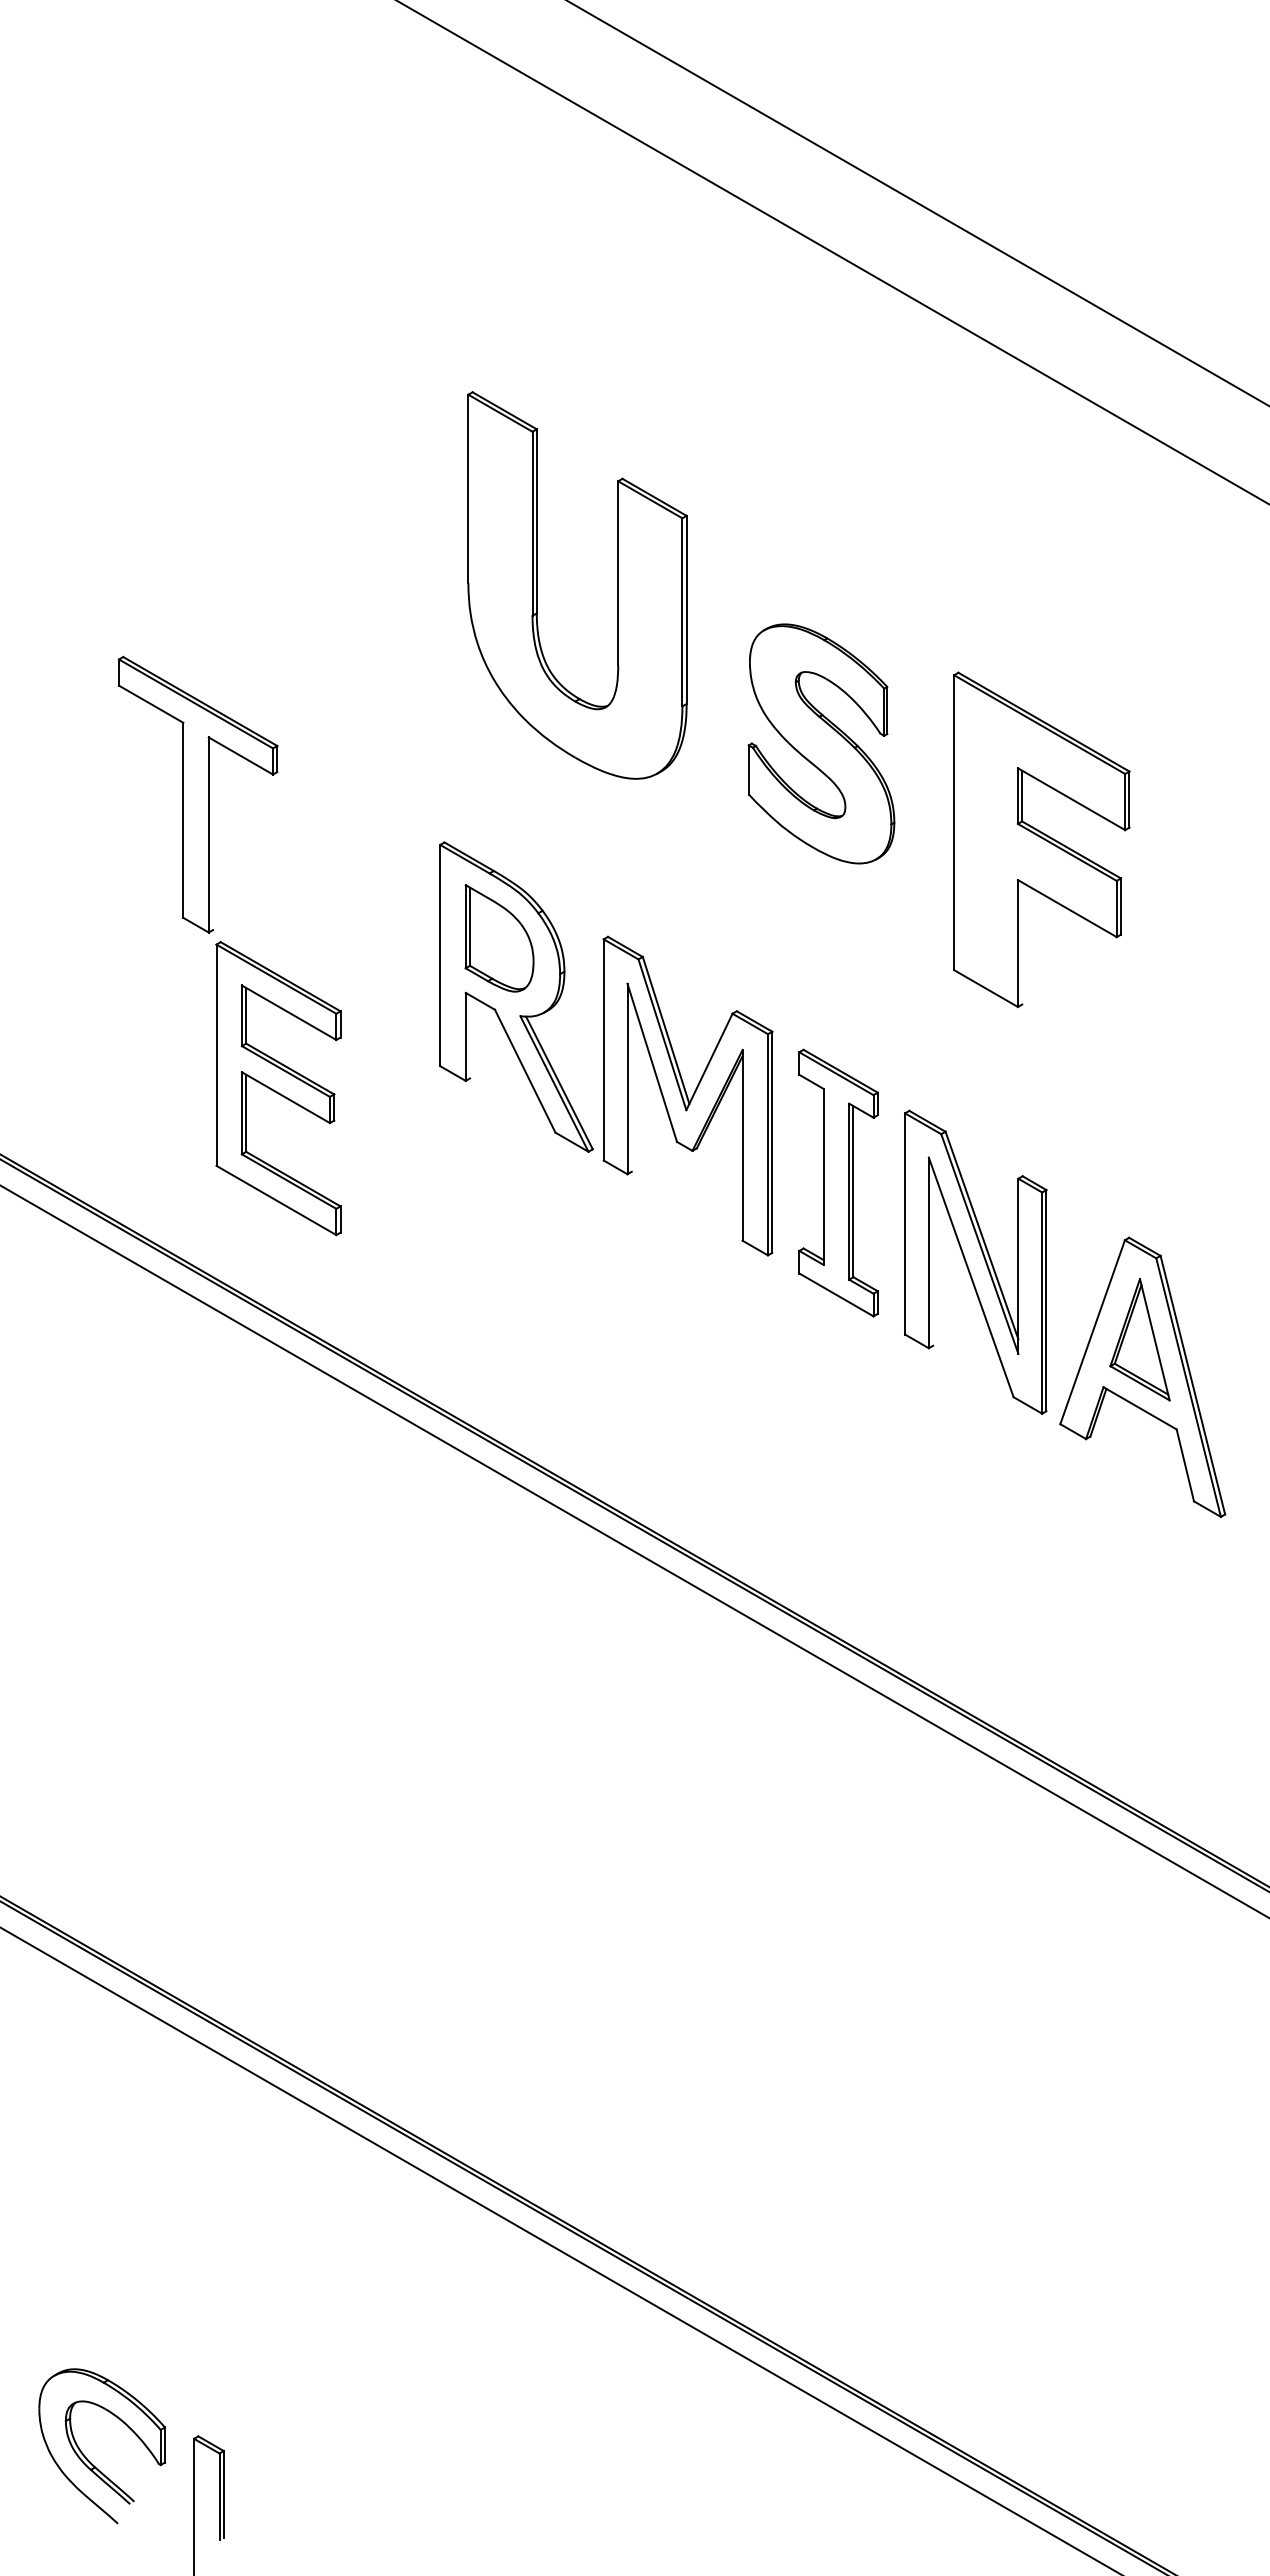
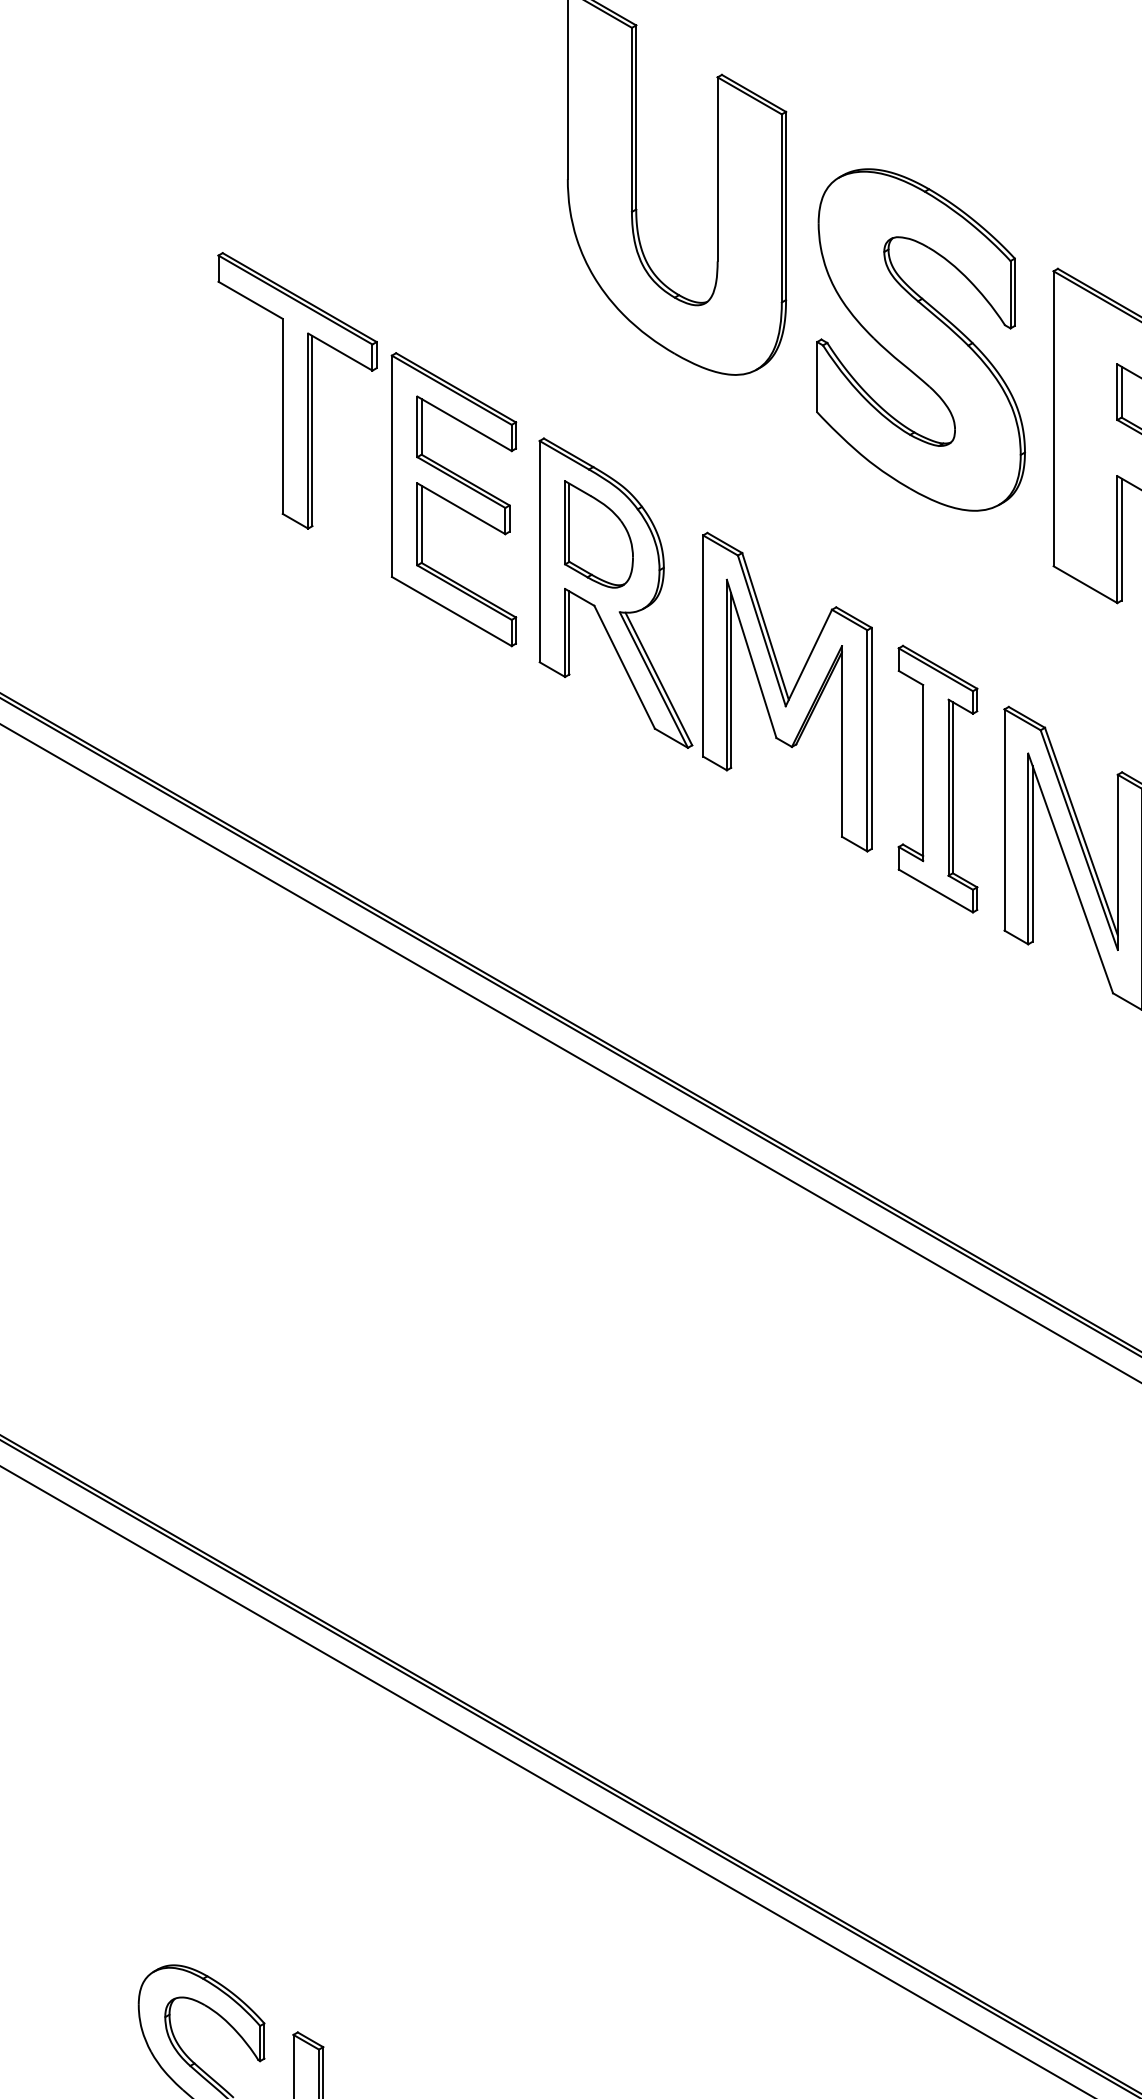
part: (821, 743) -> (920, 339), size x1.43
line: (213, 834) -> (312, 430), added
line: (1022, 943) -> (1121, 539), added
line: (470, 1036) -> (569, 632), added
line: (631, 1084) -> (730, 680), added
part: (278, 1088) -> (453, 499), moved
line: (933, 1257) -> (1032, 853), added

